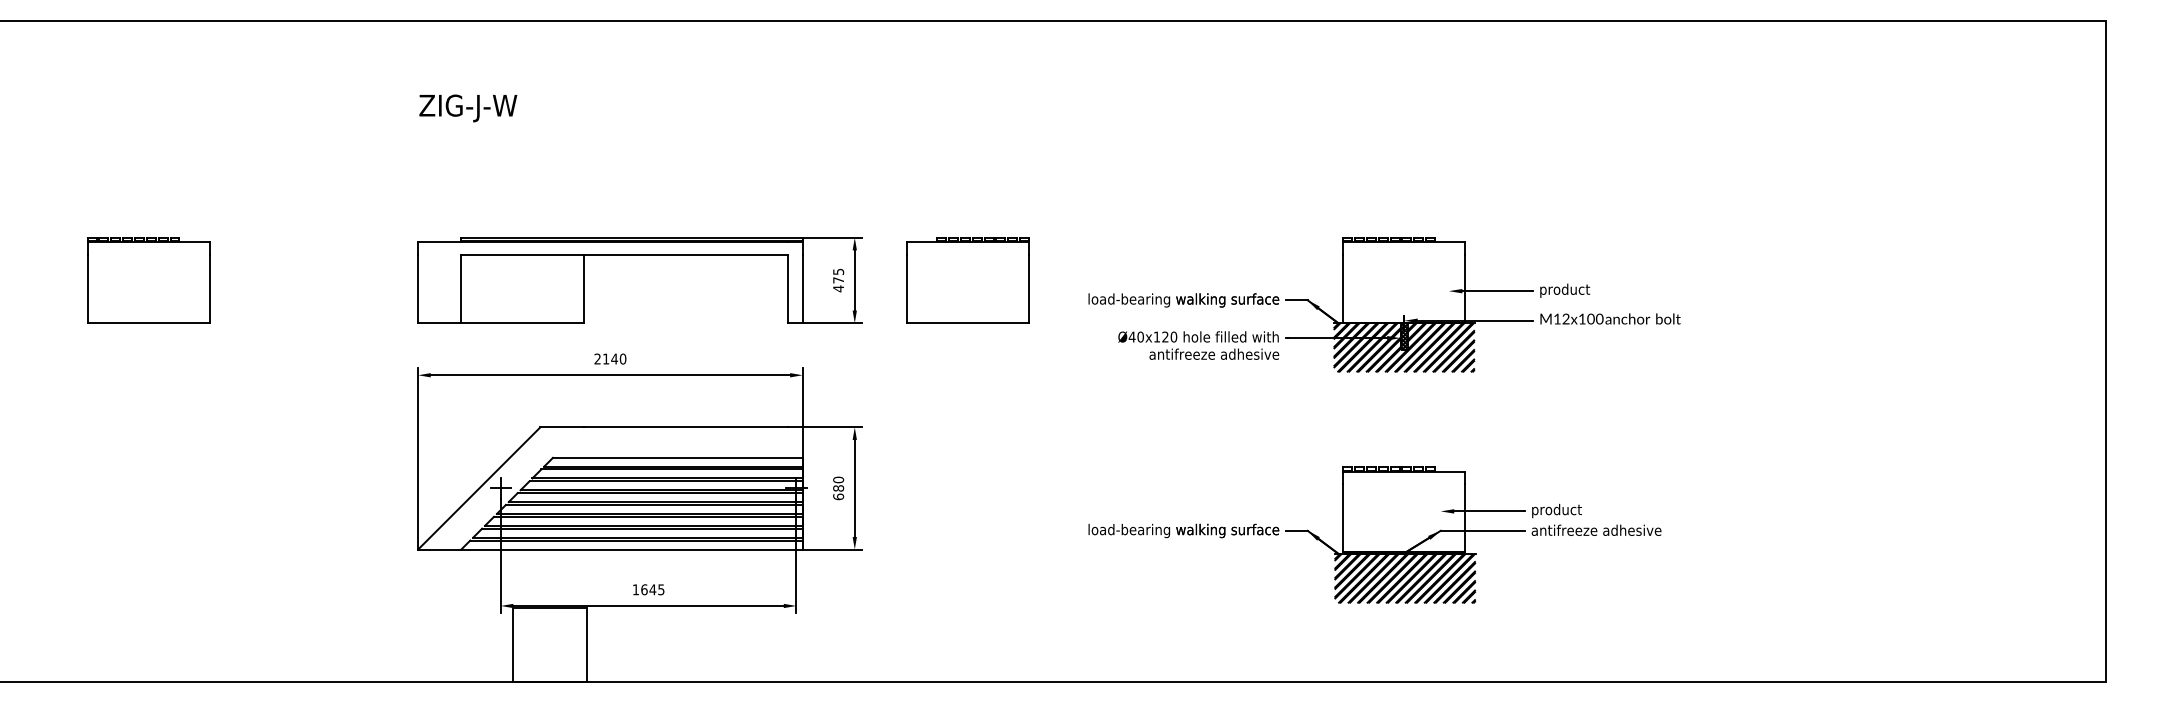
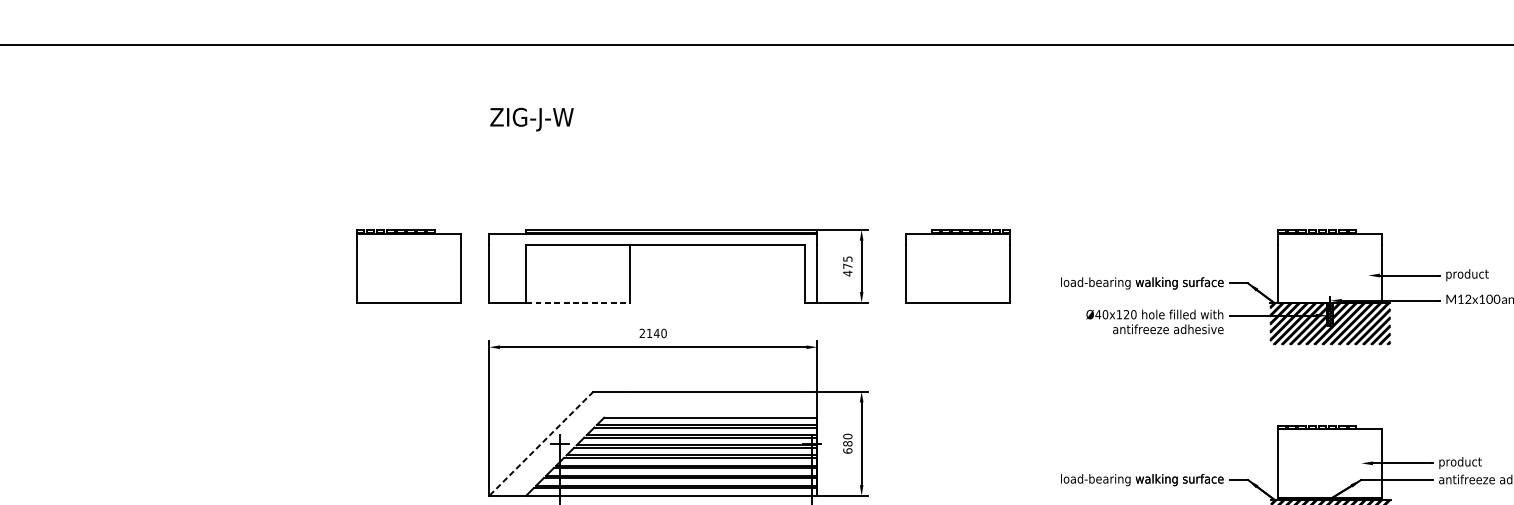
part: (148, 280) -> (408, 266), moved
line: (522, 323) -> (578, 303), solid -> dashed
line: (478, 488) -> (540, 443), solid -> dashed

